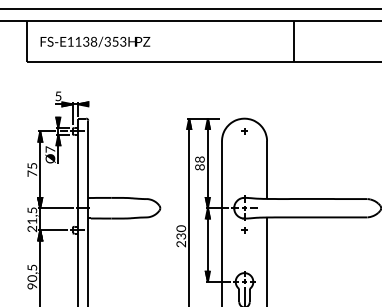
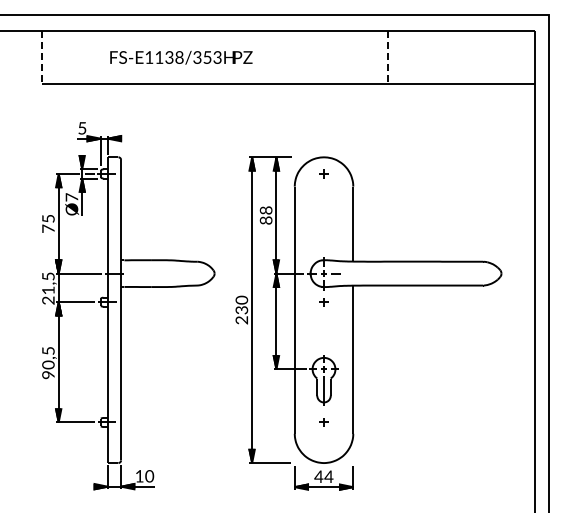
line: (26, 41) -> (41, 57), solid -> dashed
text: (95, 41) -> (181, 57), moved
line: (293, 41) -> (387, 57), solid -> dashed

